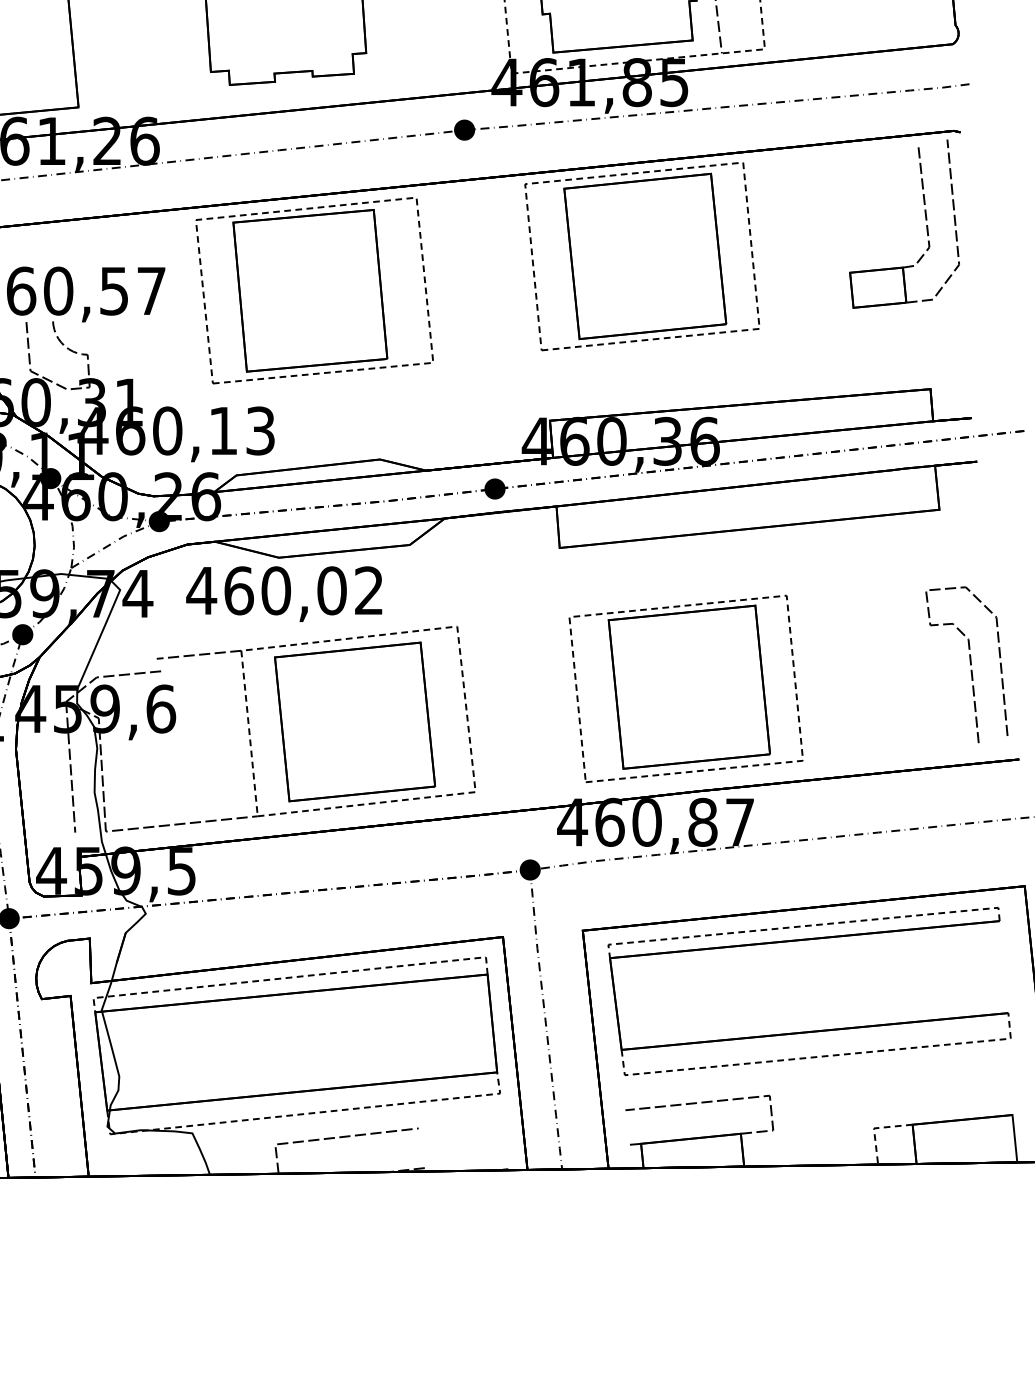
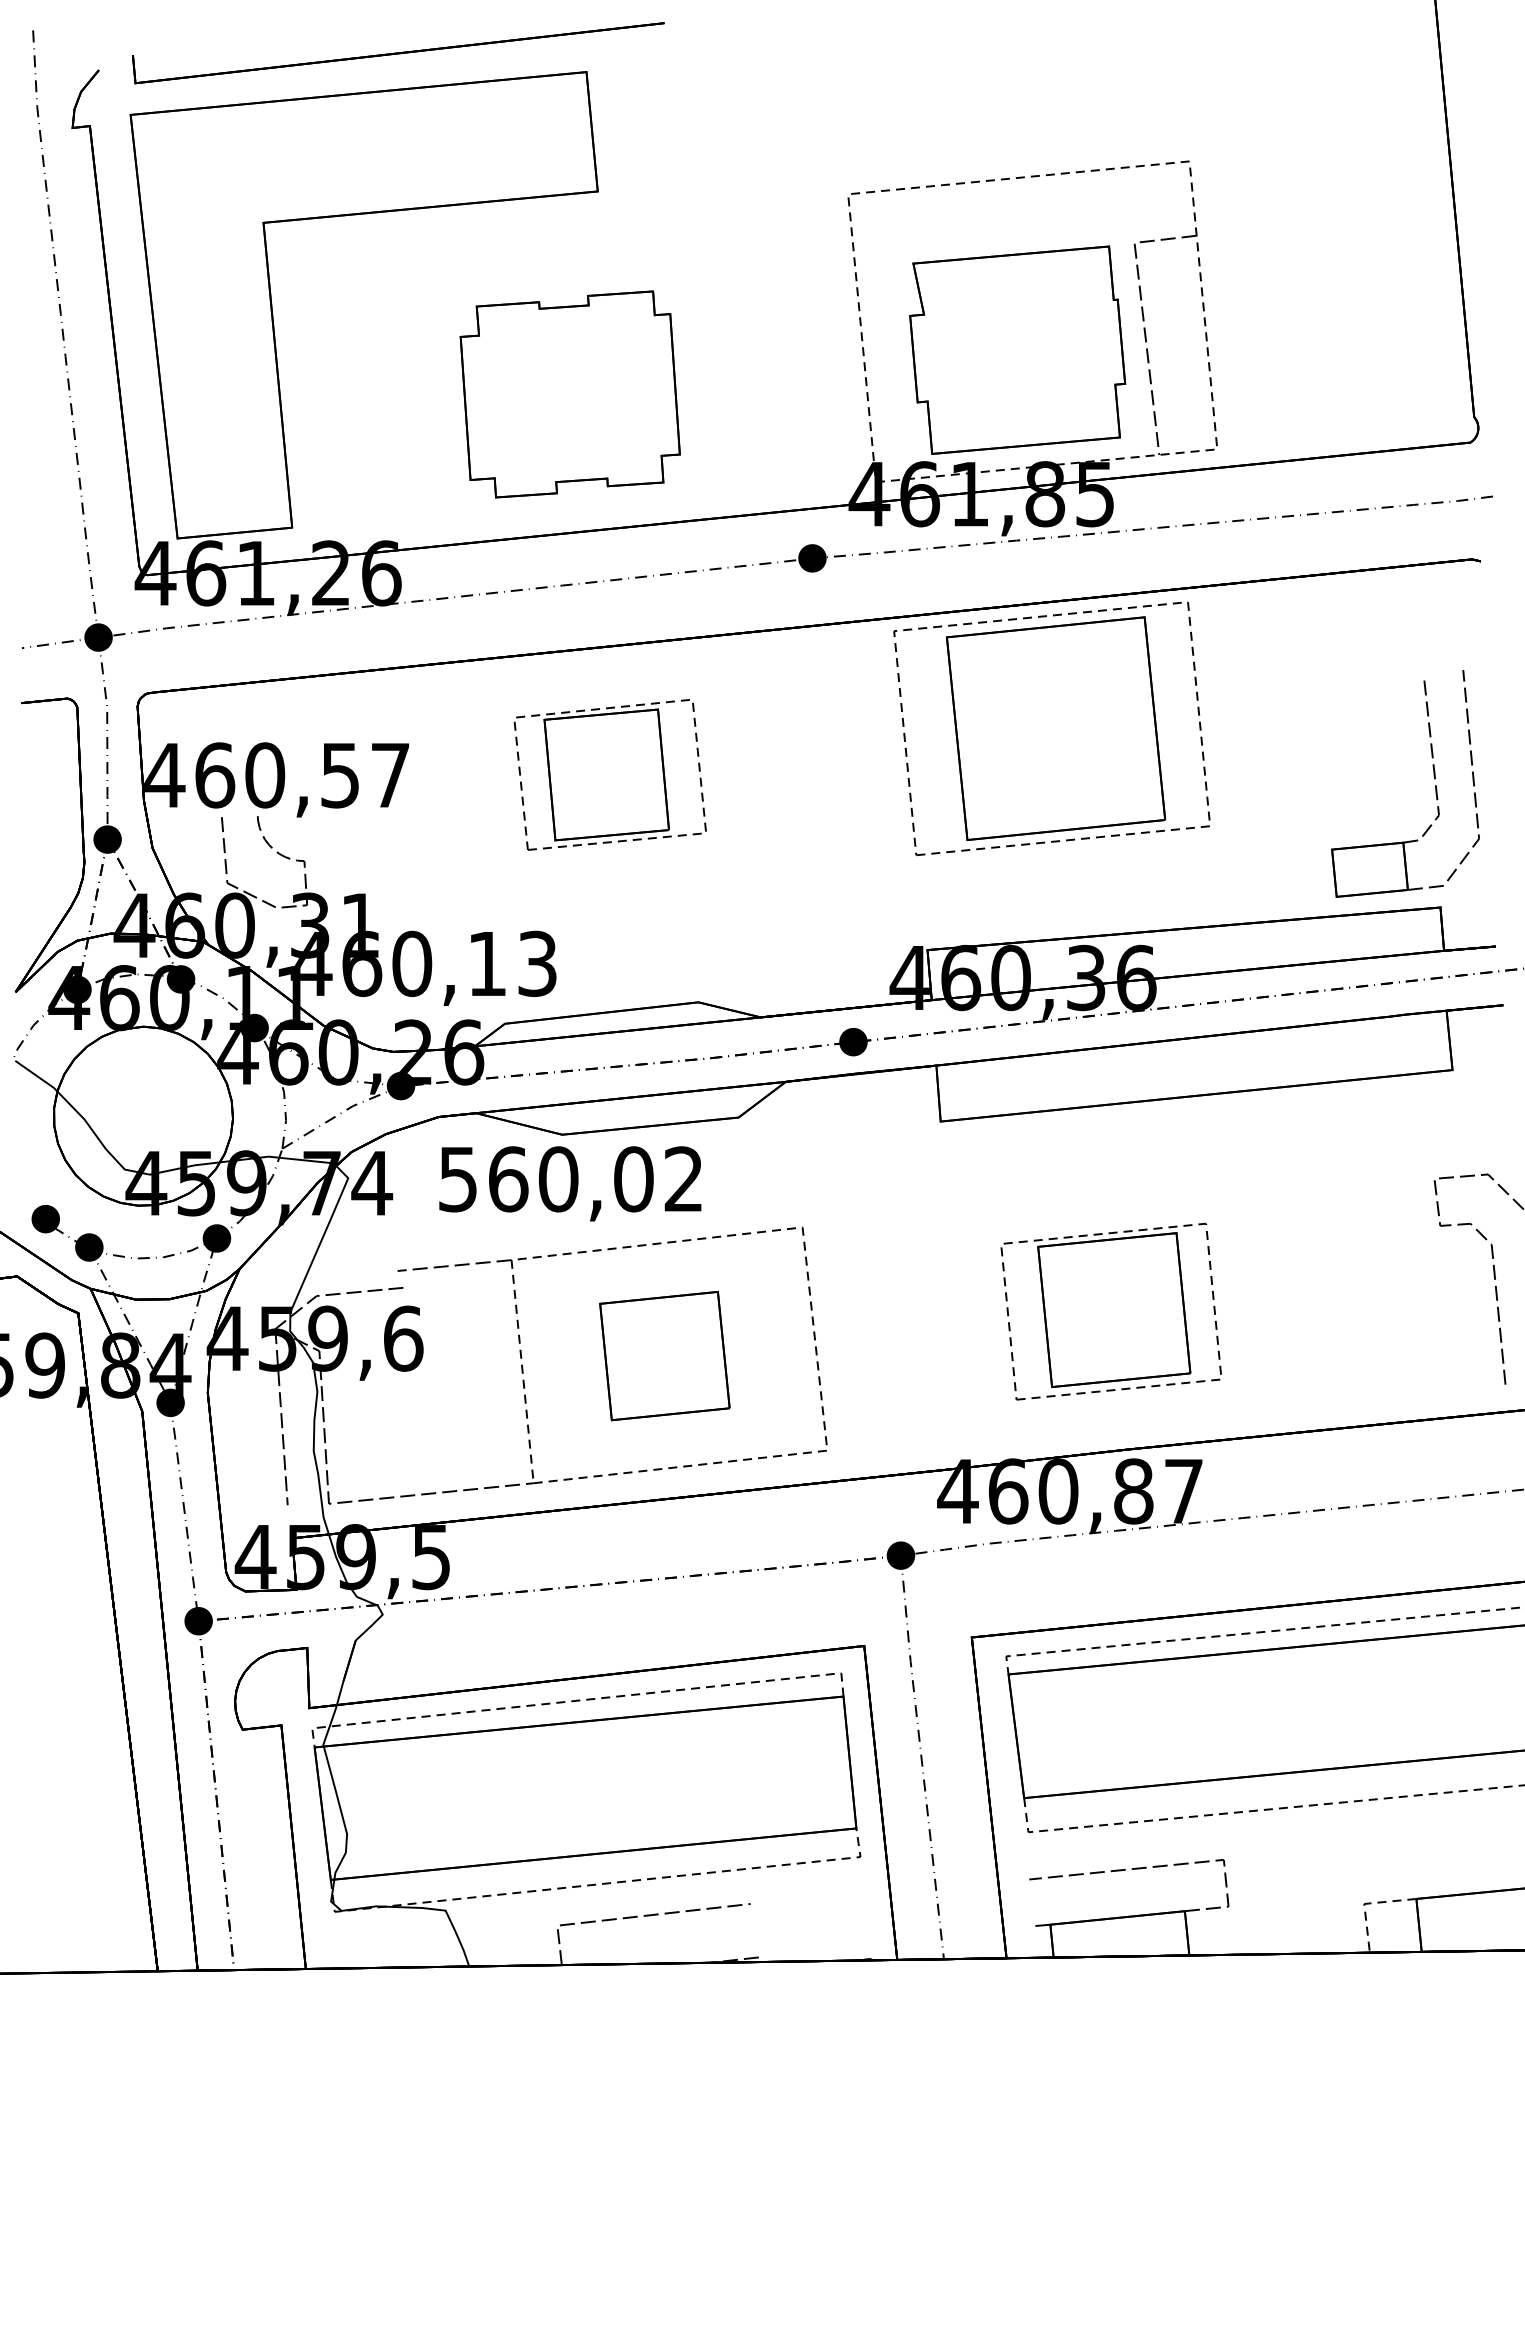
part: (925, 218) -> (1433, 776), moved
part: (314, 290) -> (609, 774), size x0.6
text: (201, 590) -> (457, 1179), 460,02 -> 560,02
part: (686, 688) -> (1111, 1311), size x0.7
part: (354, 721) -> (664, 1355), size x0.6

